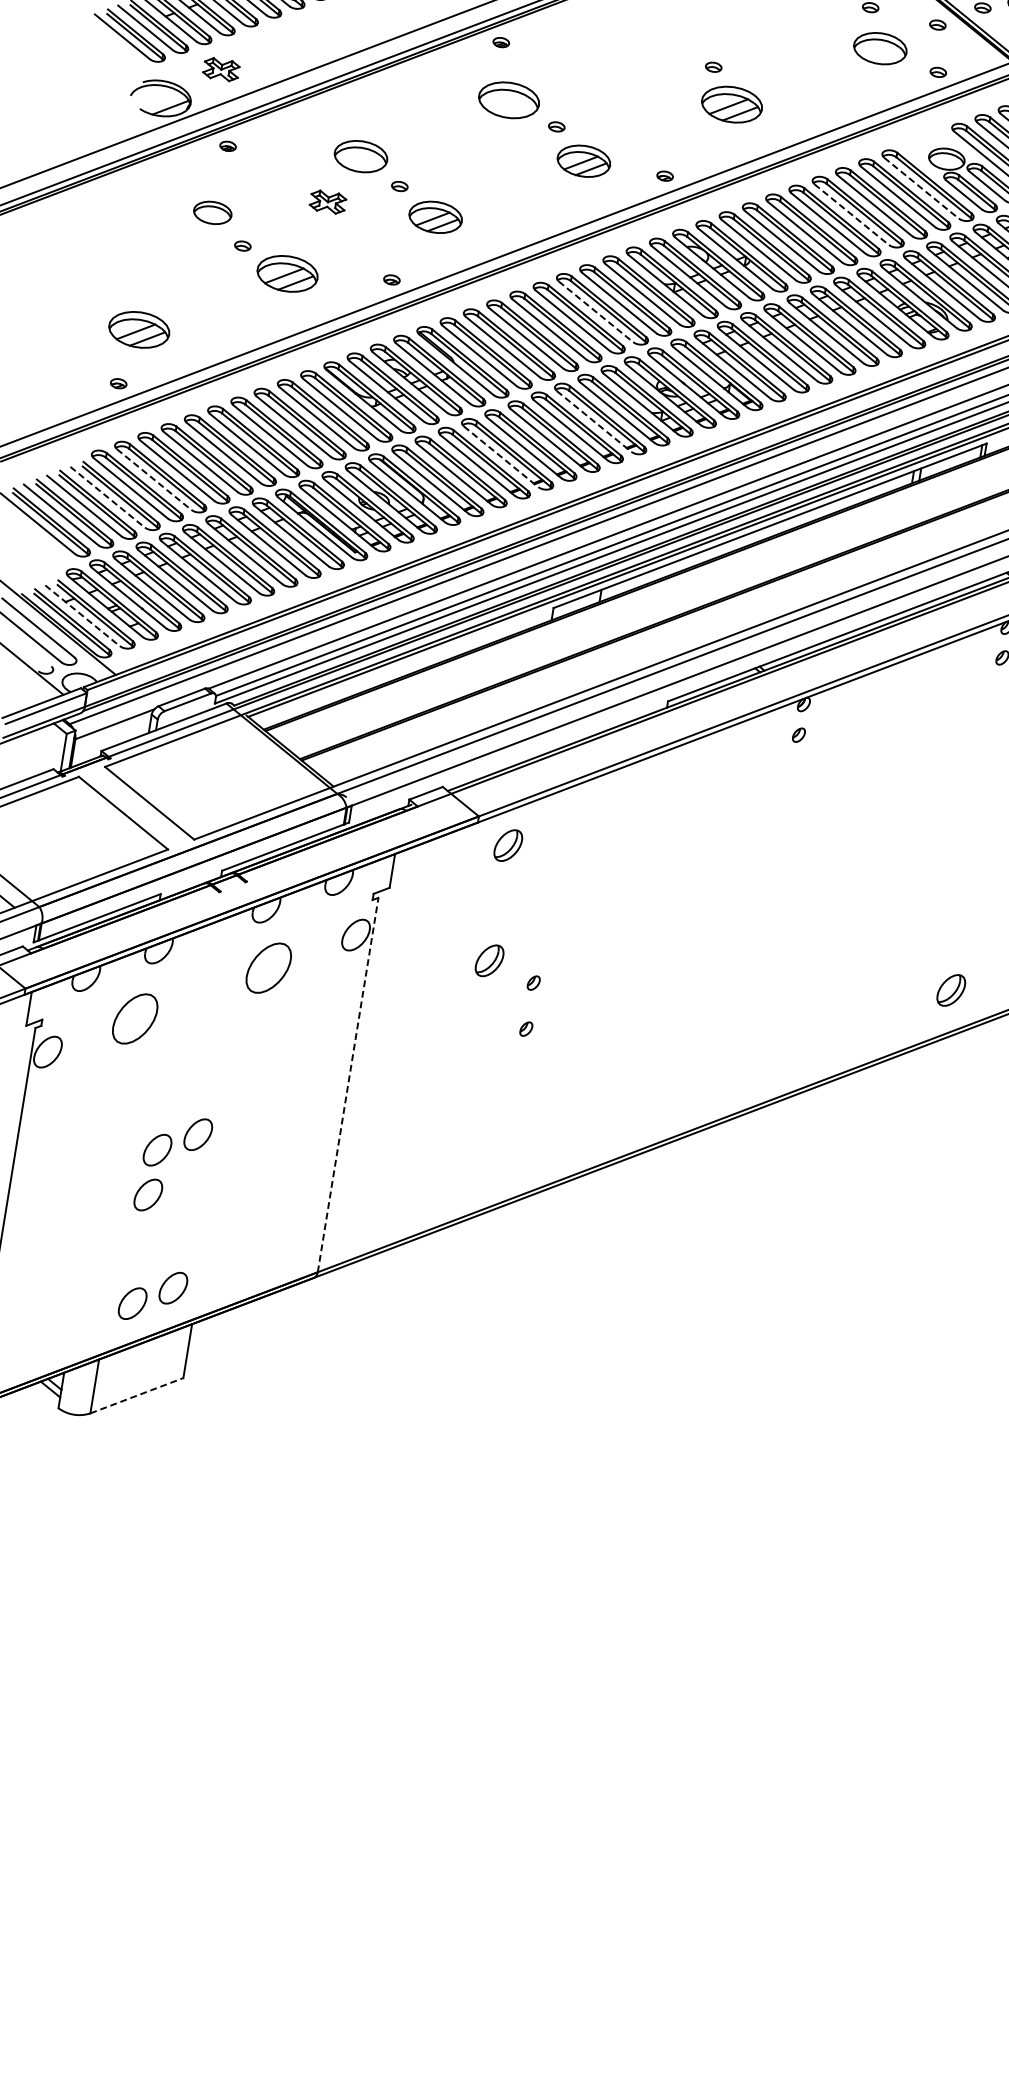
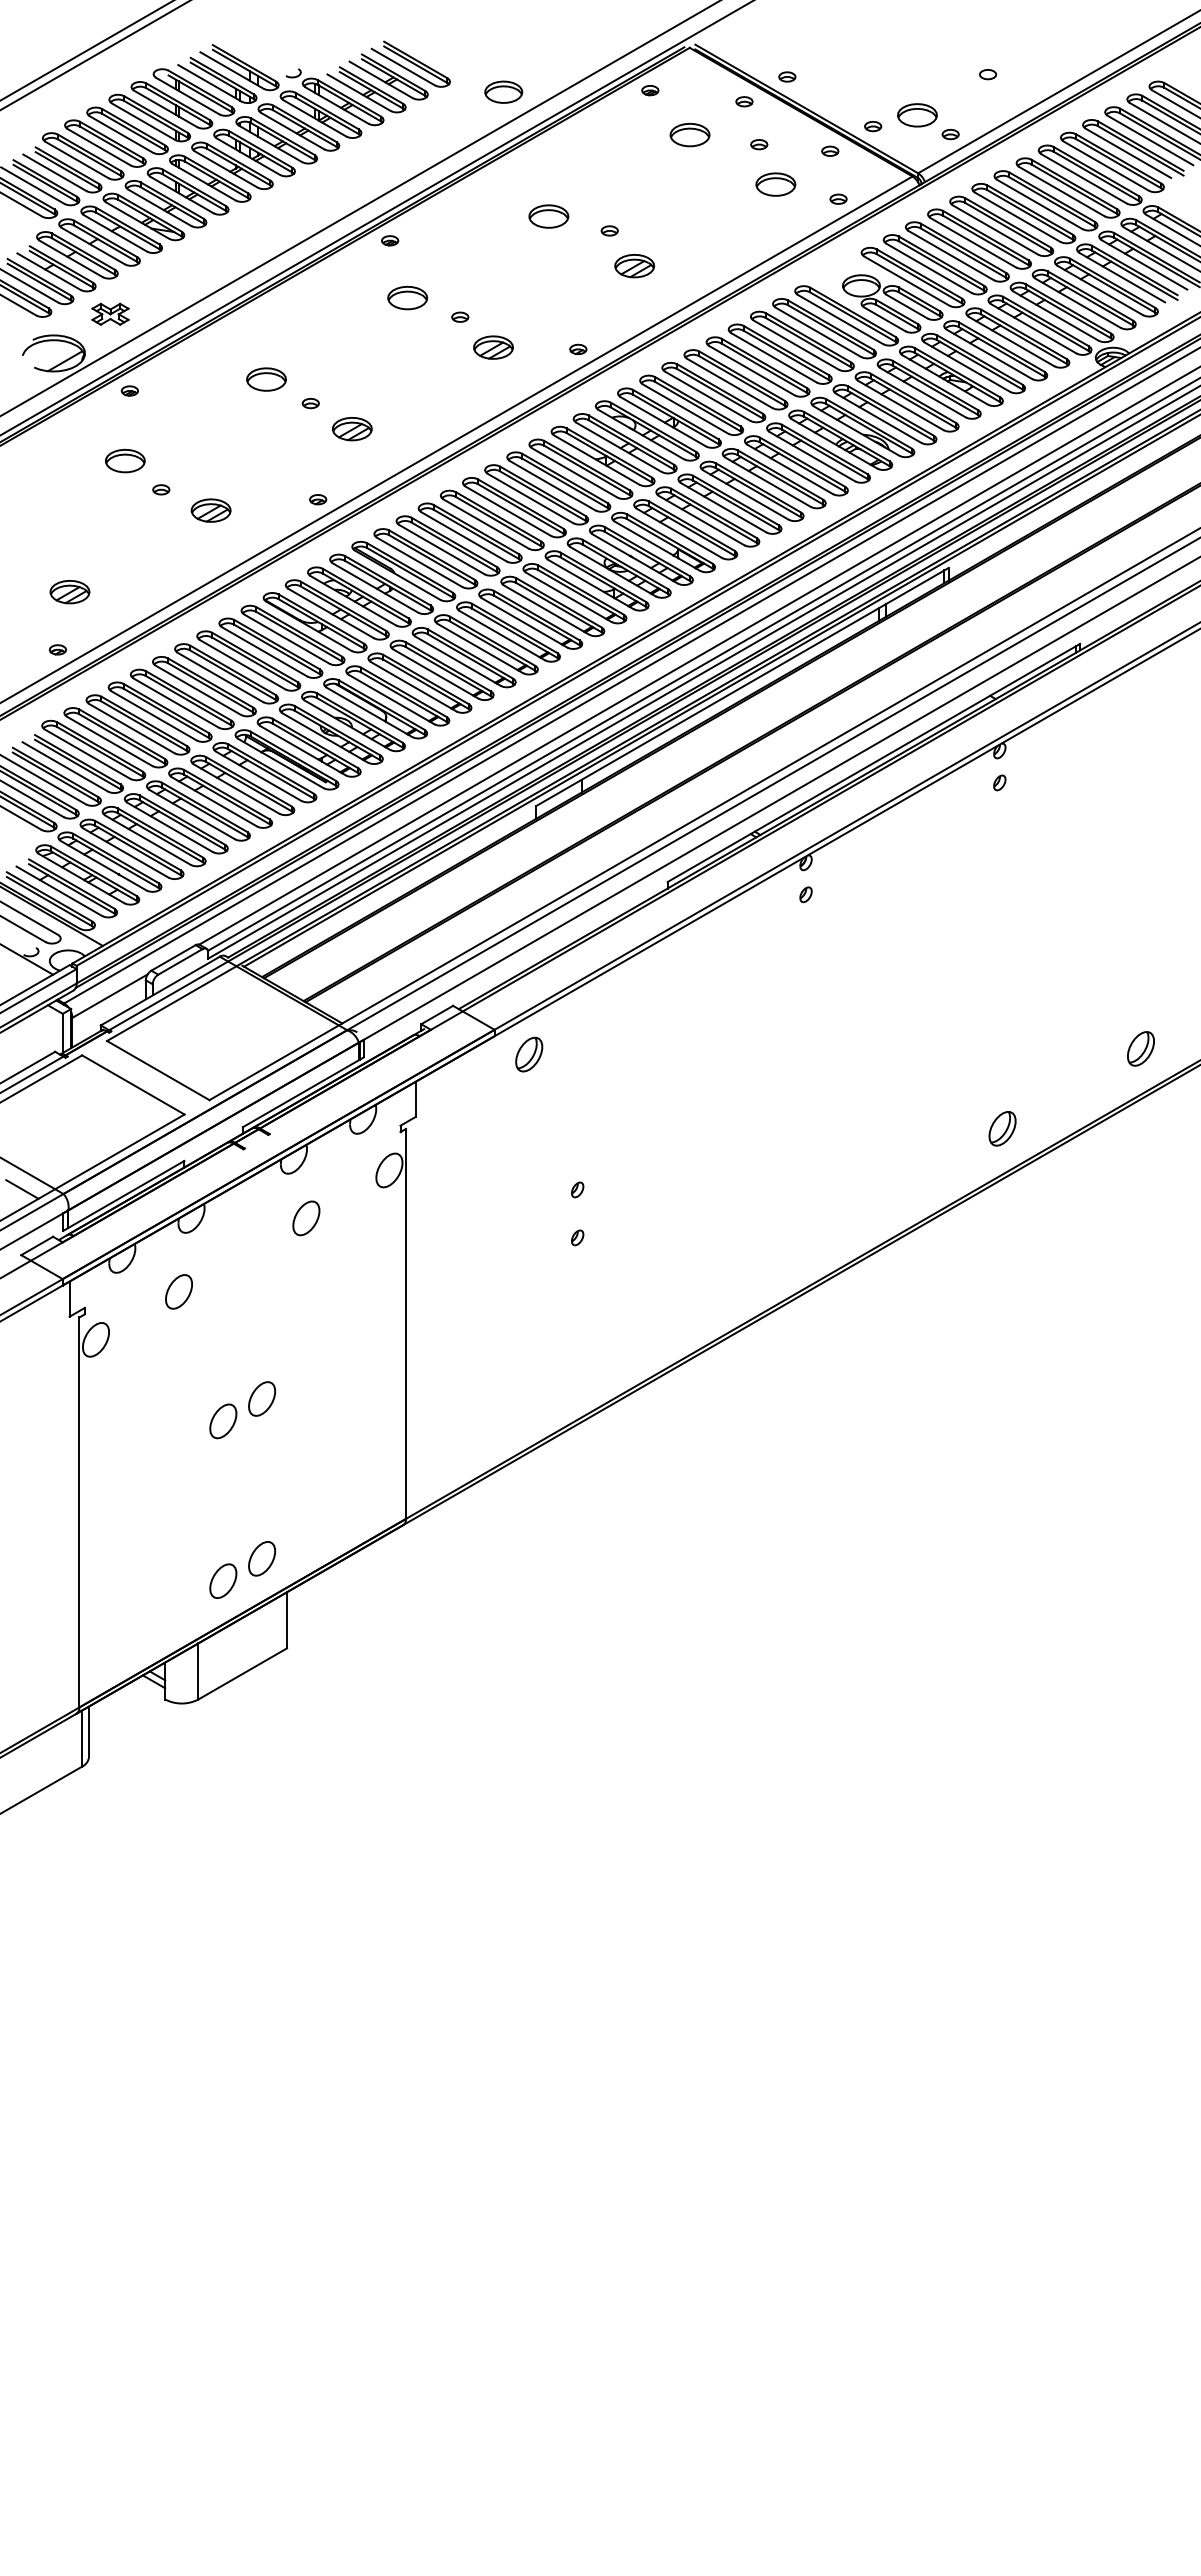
part: (657, 43) -> (548, 216), added
part: (880, 48) -> (775, 184), size x0.71
part: (509, 99) -> (407, 297), size x0.62
part: (731, 105) -> (634, 266), size x0.62
part: (361, 156) -> (266, 379), size x0.71
part: (583, 161) -> (493, 347), size x0.71
line: (921, 188) -> (840, 319), dashed -> solid
part: (328, 201) -> (240, 430), removed
line: (852, 215) -> (774, 358), dashed -> solid
part: (435, 217) -> (352, 429), size x0.71
part: (286, 273) -> (210, 510), size x0.62
line: (596, 311) -> (530, 498), dashed -> solid
part: (138, 330) -> (69, 592), size x0.62
line: (594, 422) -> (547, 610), dashed -> solid
line: (501, 457) -> (458, 661), dashed -> solid
line: (154, 479) -> (110, 741), dashed -> solid
line: (107, 497) -> (65, 767), dashed -> solid
line: (82, 615) -> (59, 891), dashed -> solid
part: (489, 960) -> (529, 1174), removed
part: (268, 968) -> (306, 1218), size x0.62
part: (134, 1018) -> (178, 1291), size x0.62
line: (348, 1084) -> (406, 1323), dashed -> solid
part: (148, 1195) -> (221, 1468), removed
line: (137, 1395) -> (243, 1673), dashed -> solid

